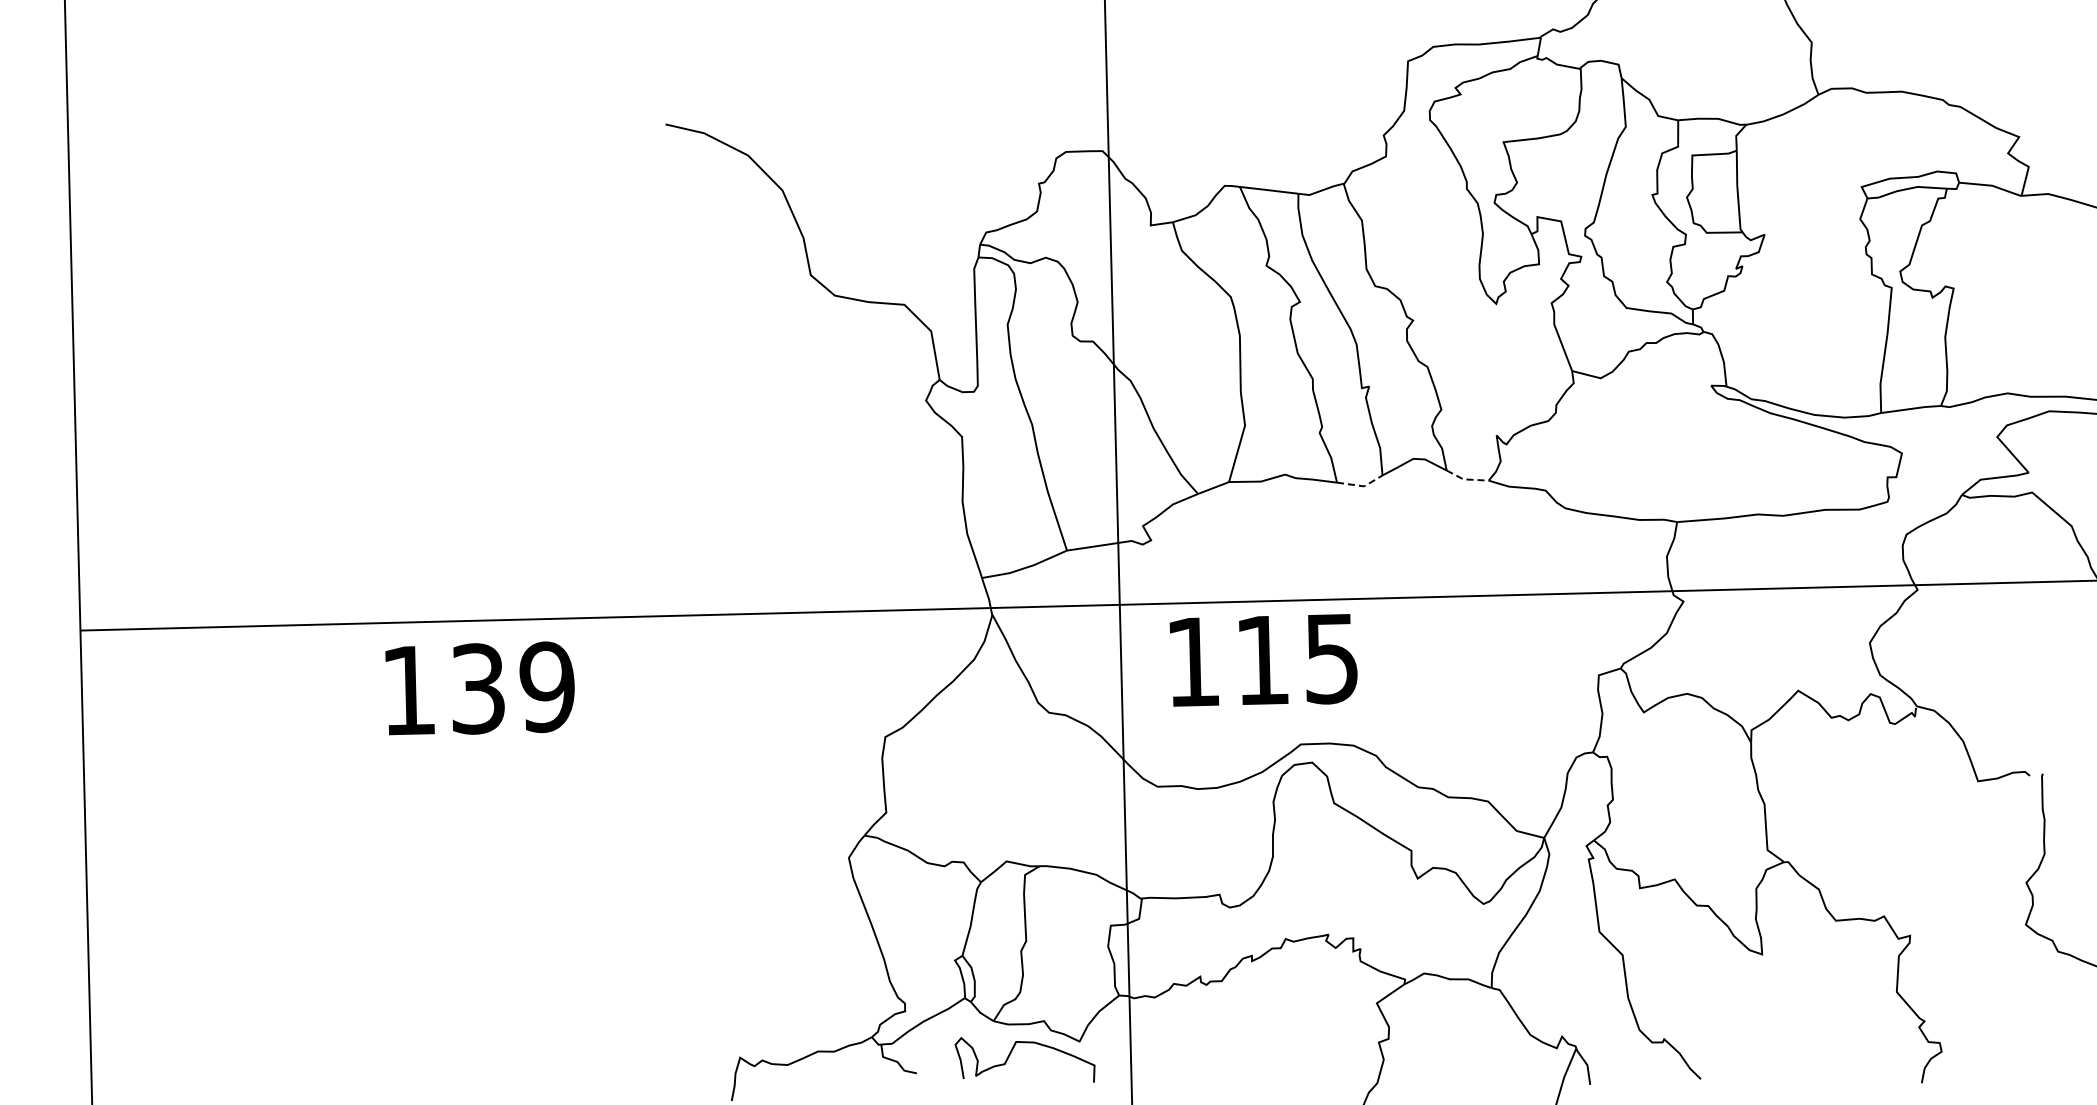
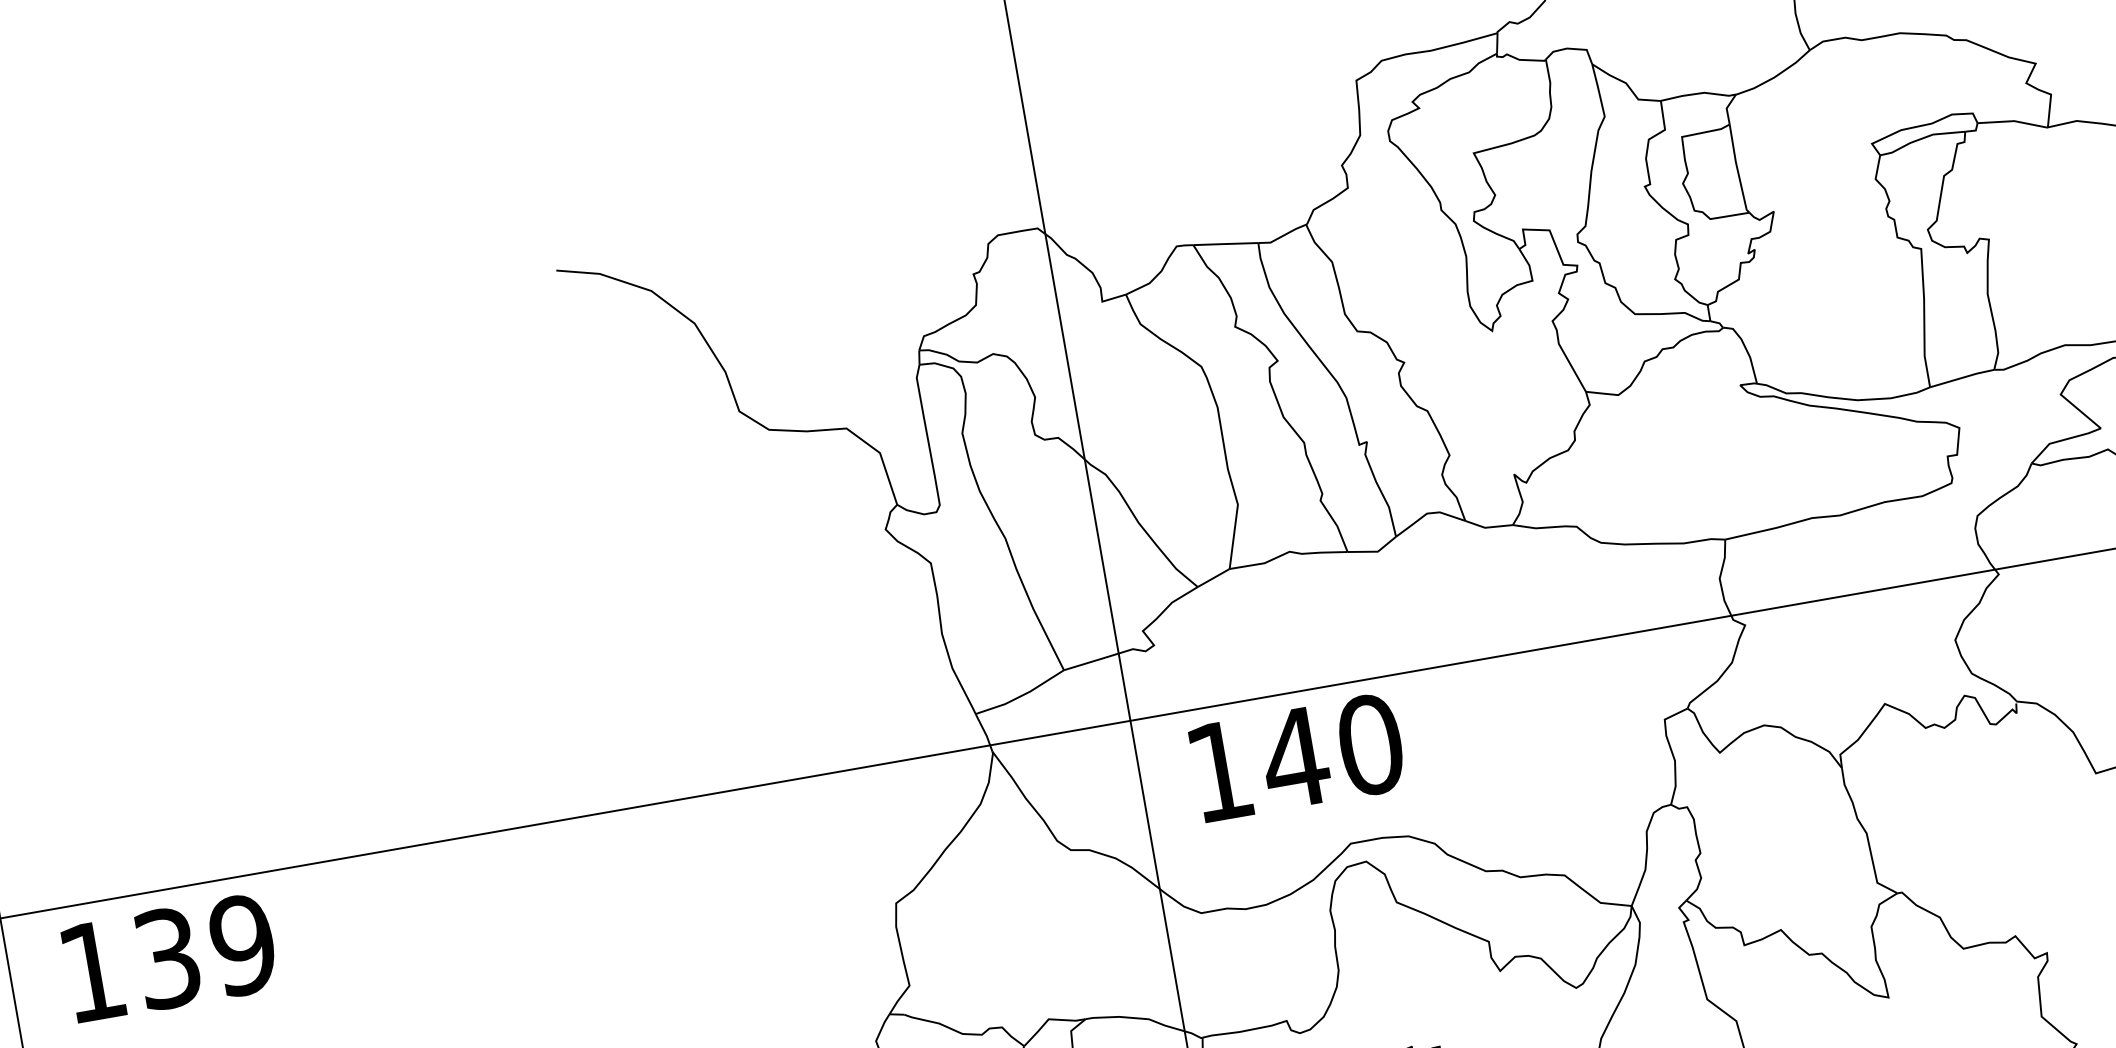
line: (1466, 479) -> (1488, 527), dashed -> solid
line: (1362, 486) -> (1376, 552), dashed -> solid
text: (1296, 658) -> (1332, 750), 115 -> 140
text: (479, 688) -> (169, 957), moved

